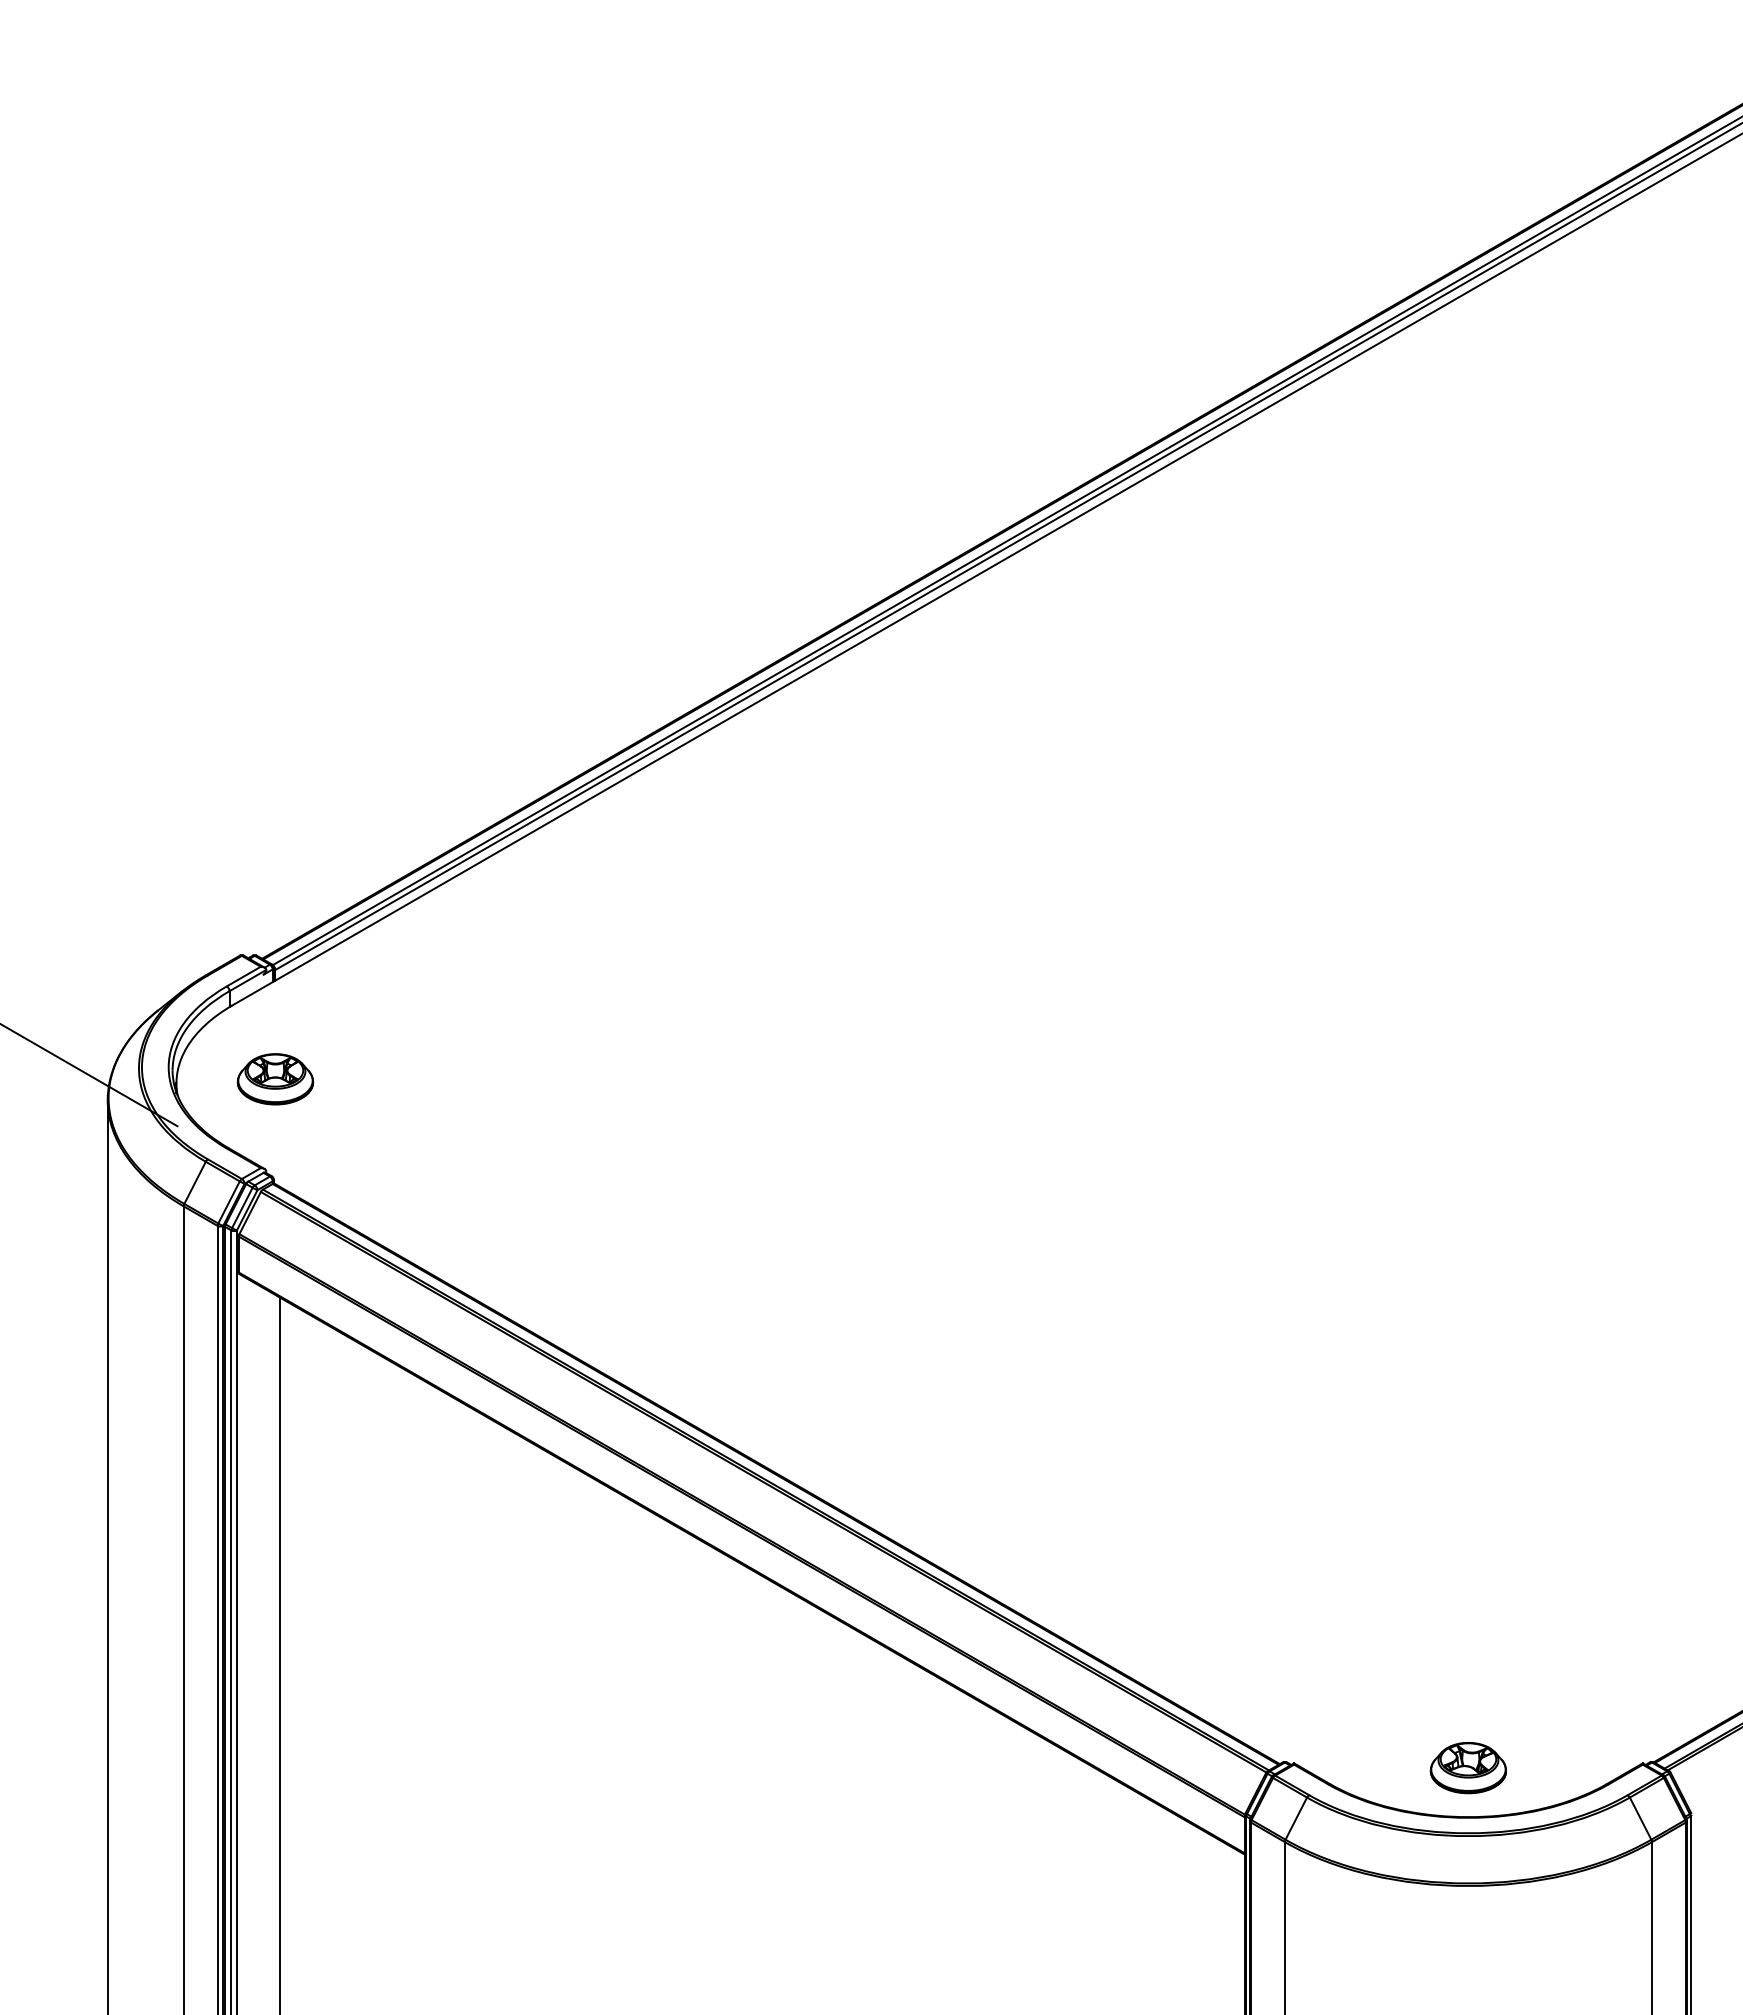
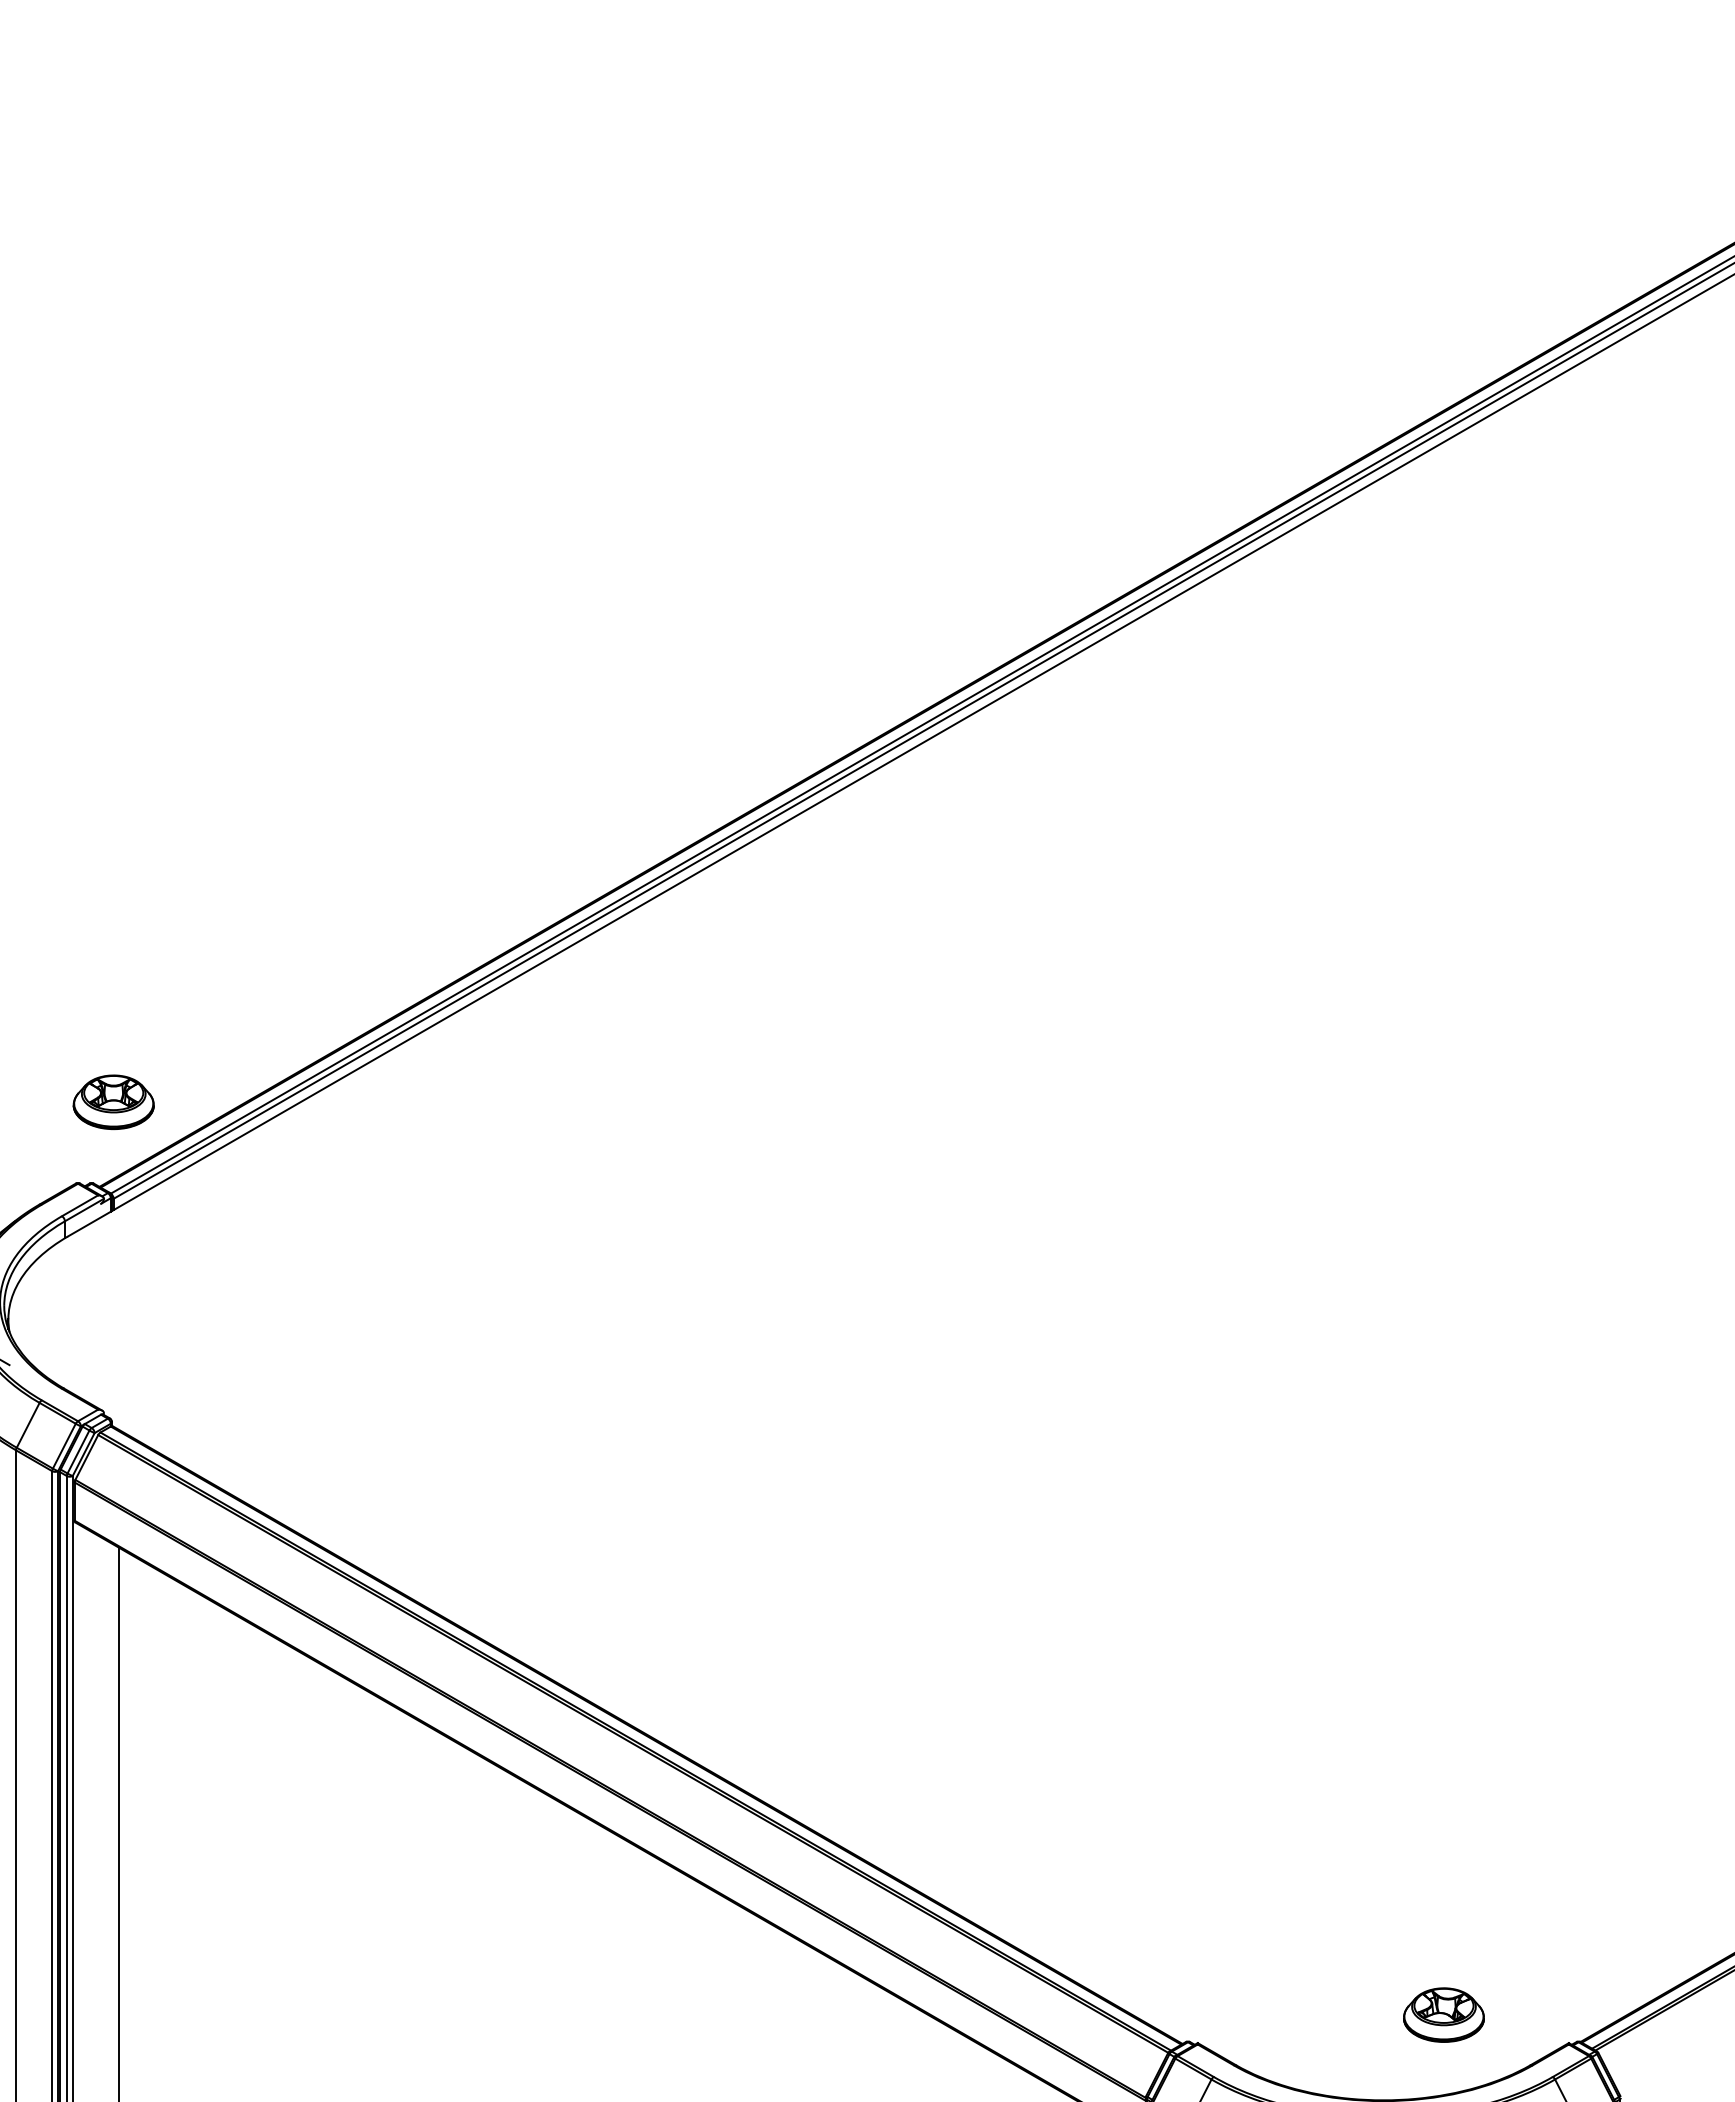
part: (275, 1079) -> (113, 1102), moved
part: (1467, 1768) -> (1442, 2015), moved

